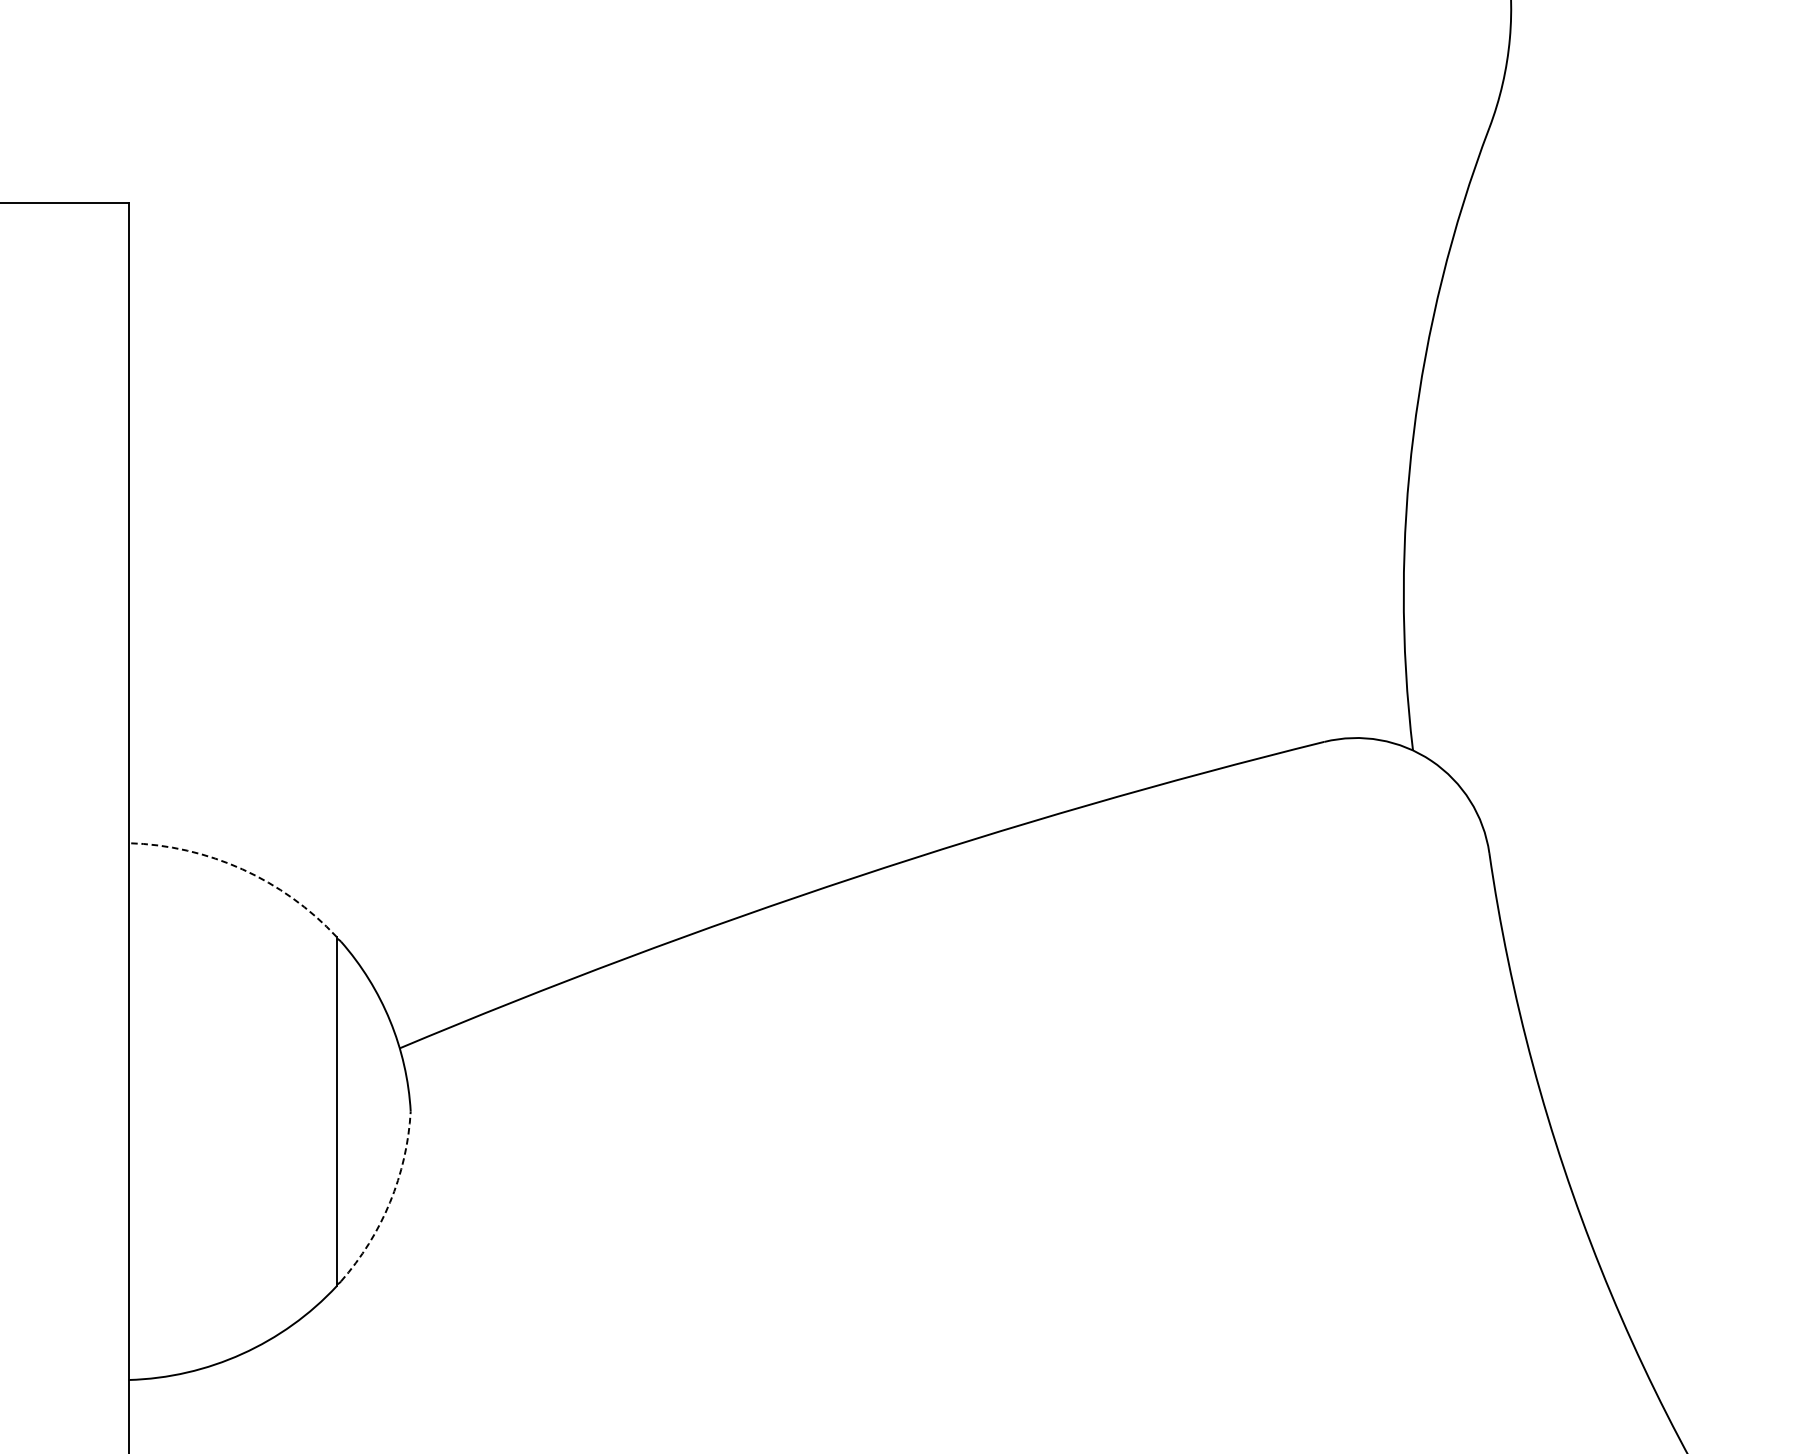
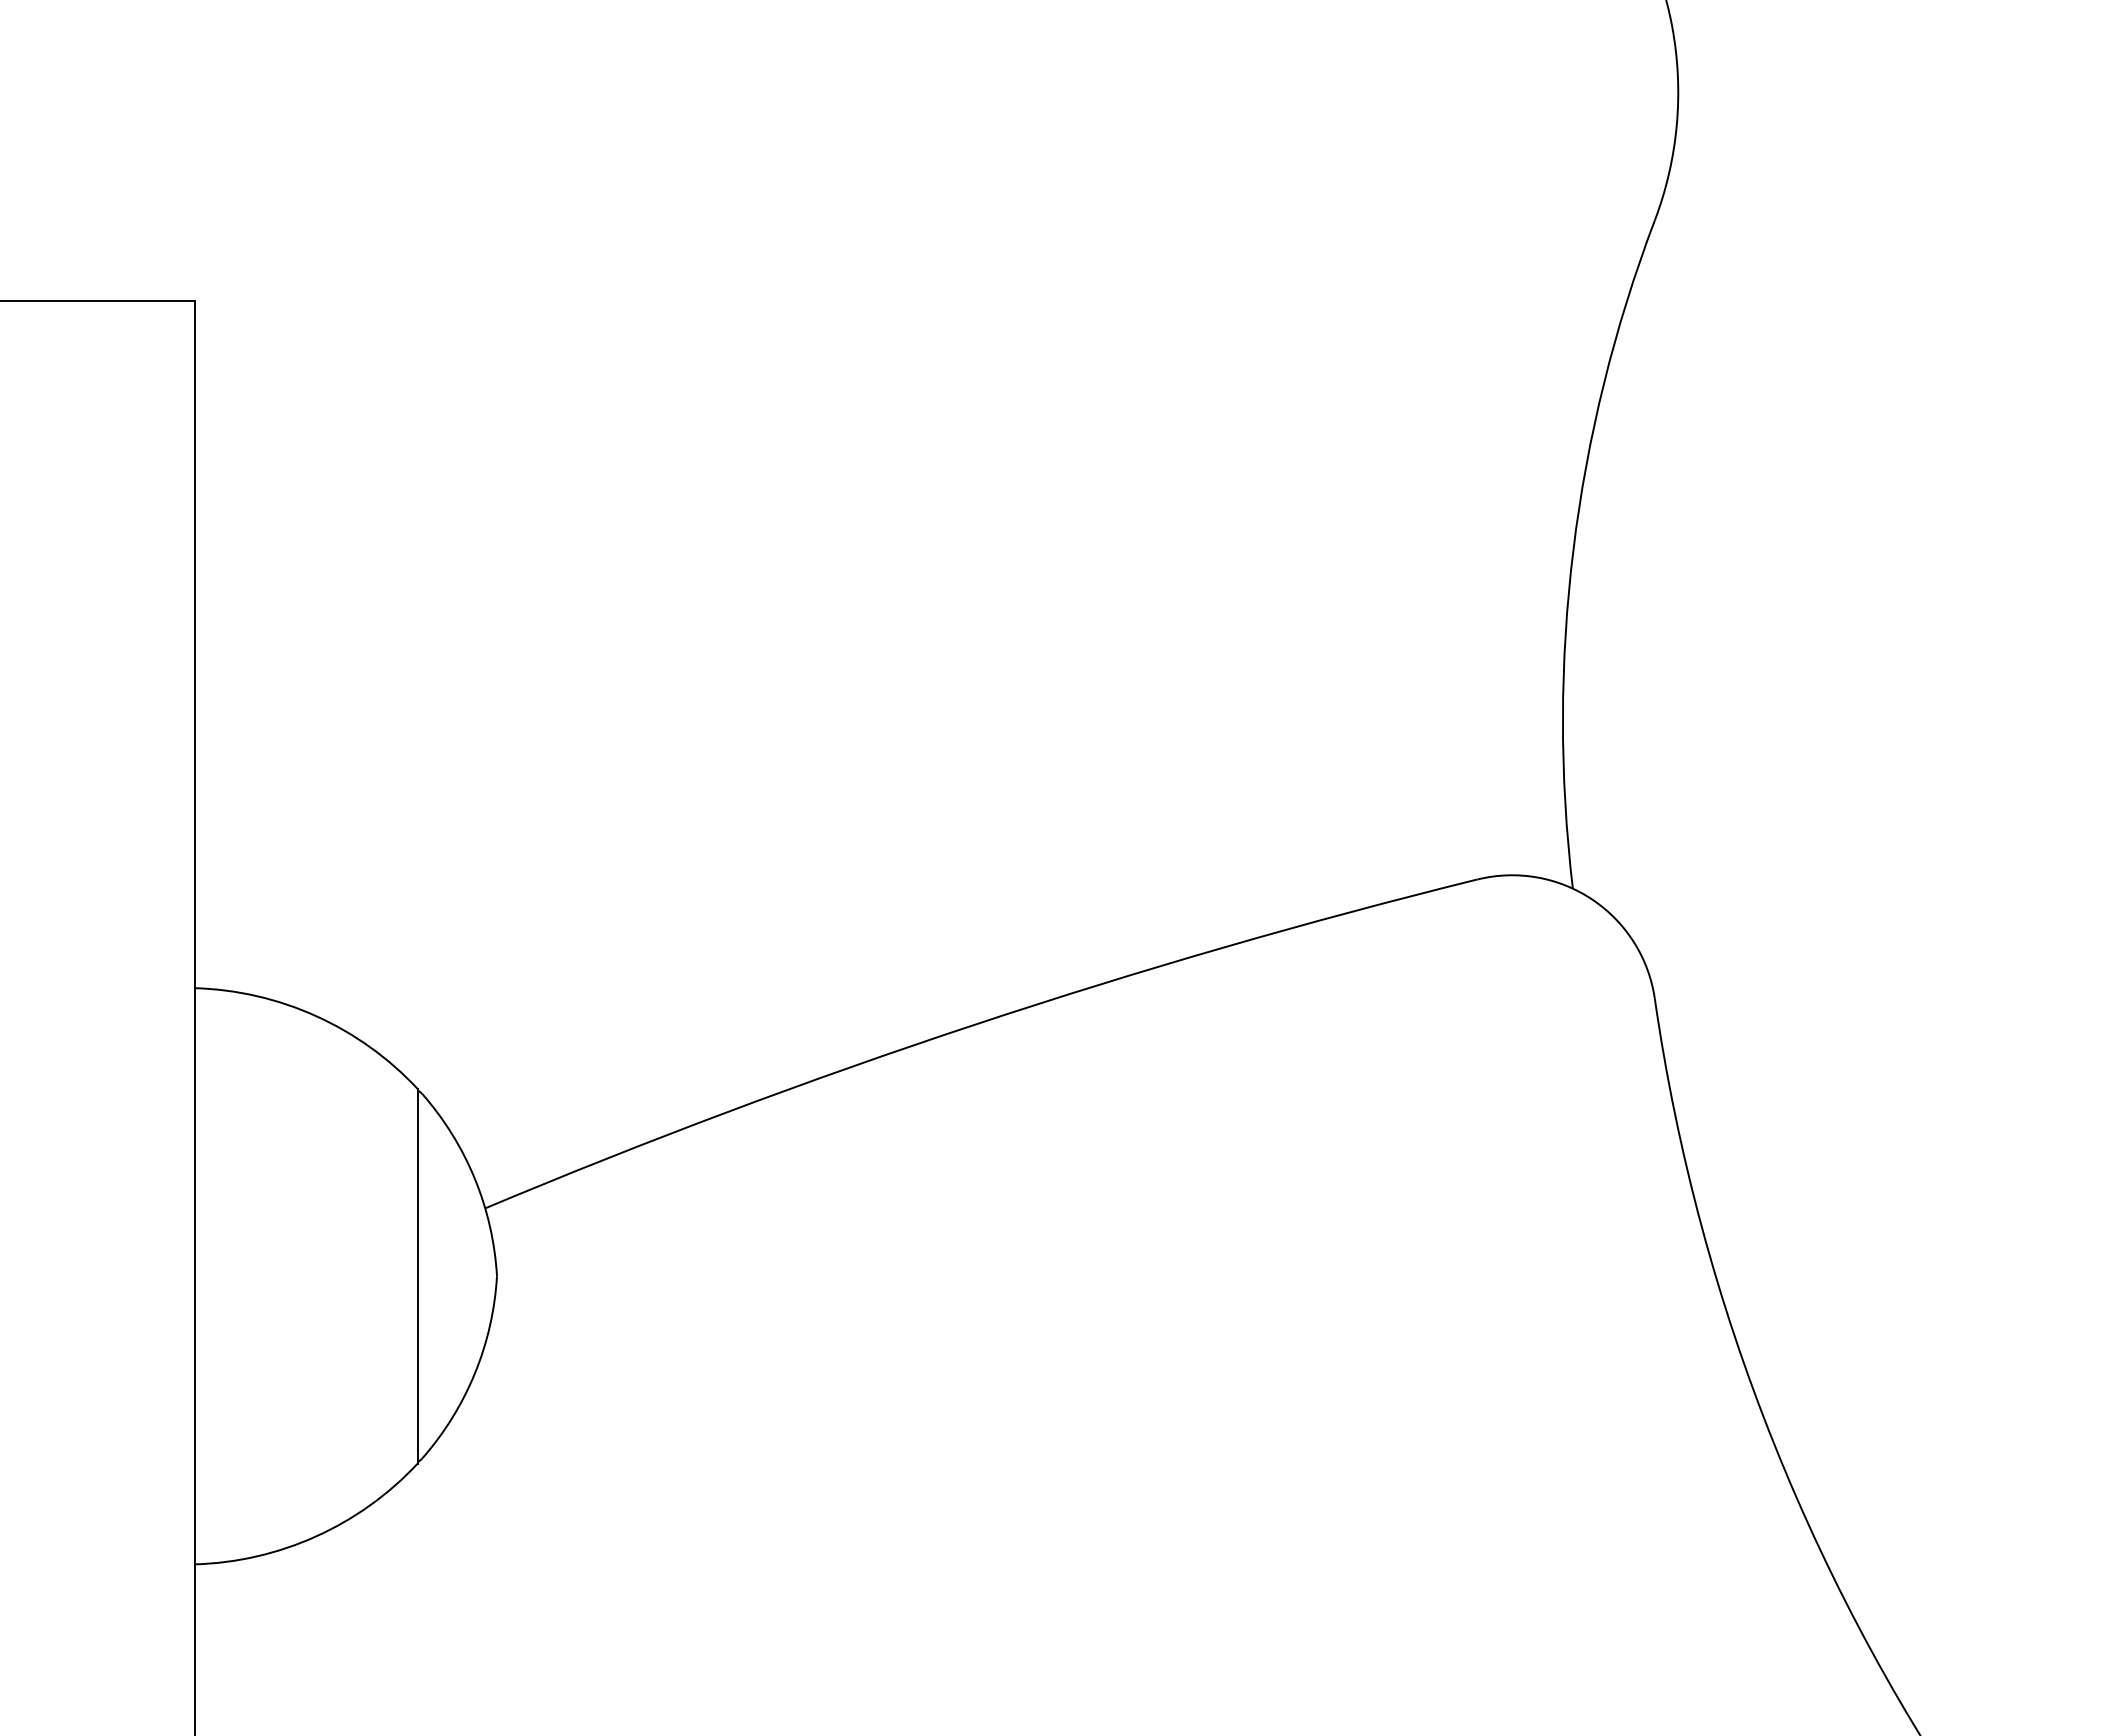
arc: (242, 869) -> (316, 1016), dashed -> solid
arc: (389, 1202) -> (474, 1373), dashed -> solid

